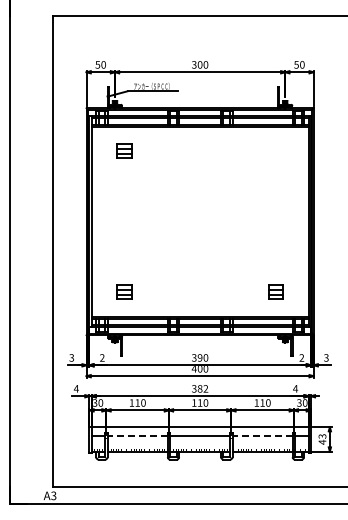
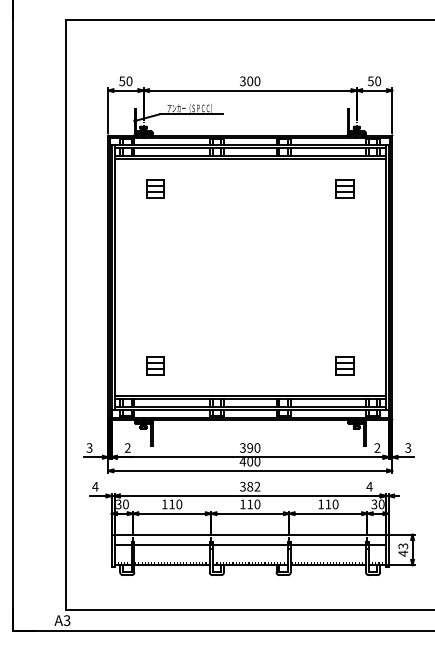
part: (275, 150) -> (344, 188), added
line: (137, 435) -> (171, 545), dashed -> solid
line: (262, 435) -> (328, 545), dashed -> solid

